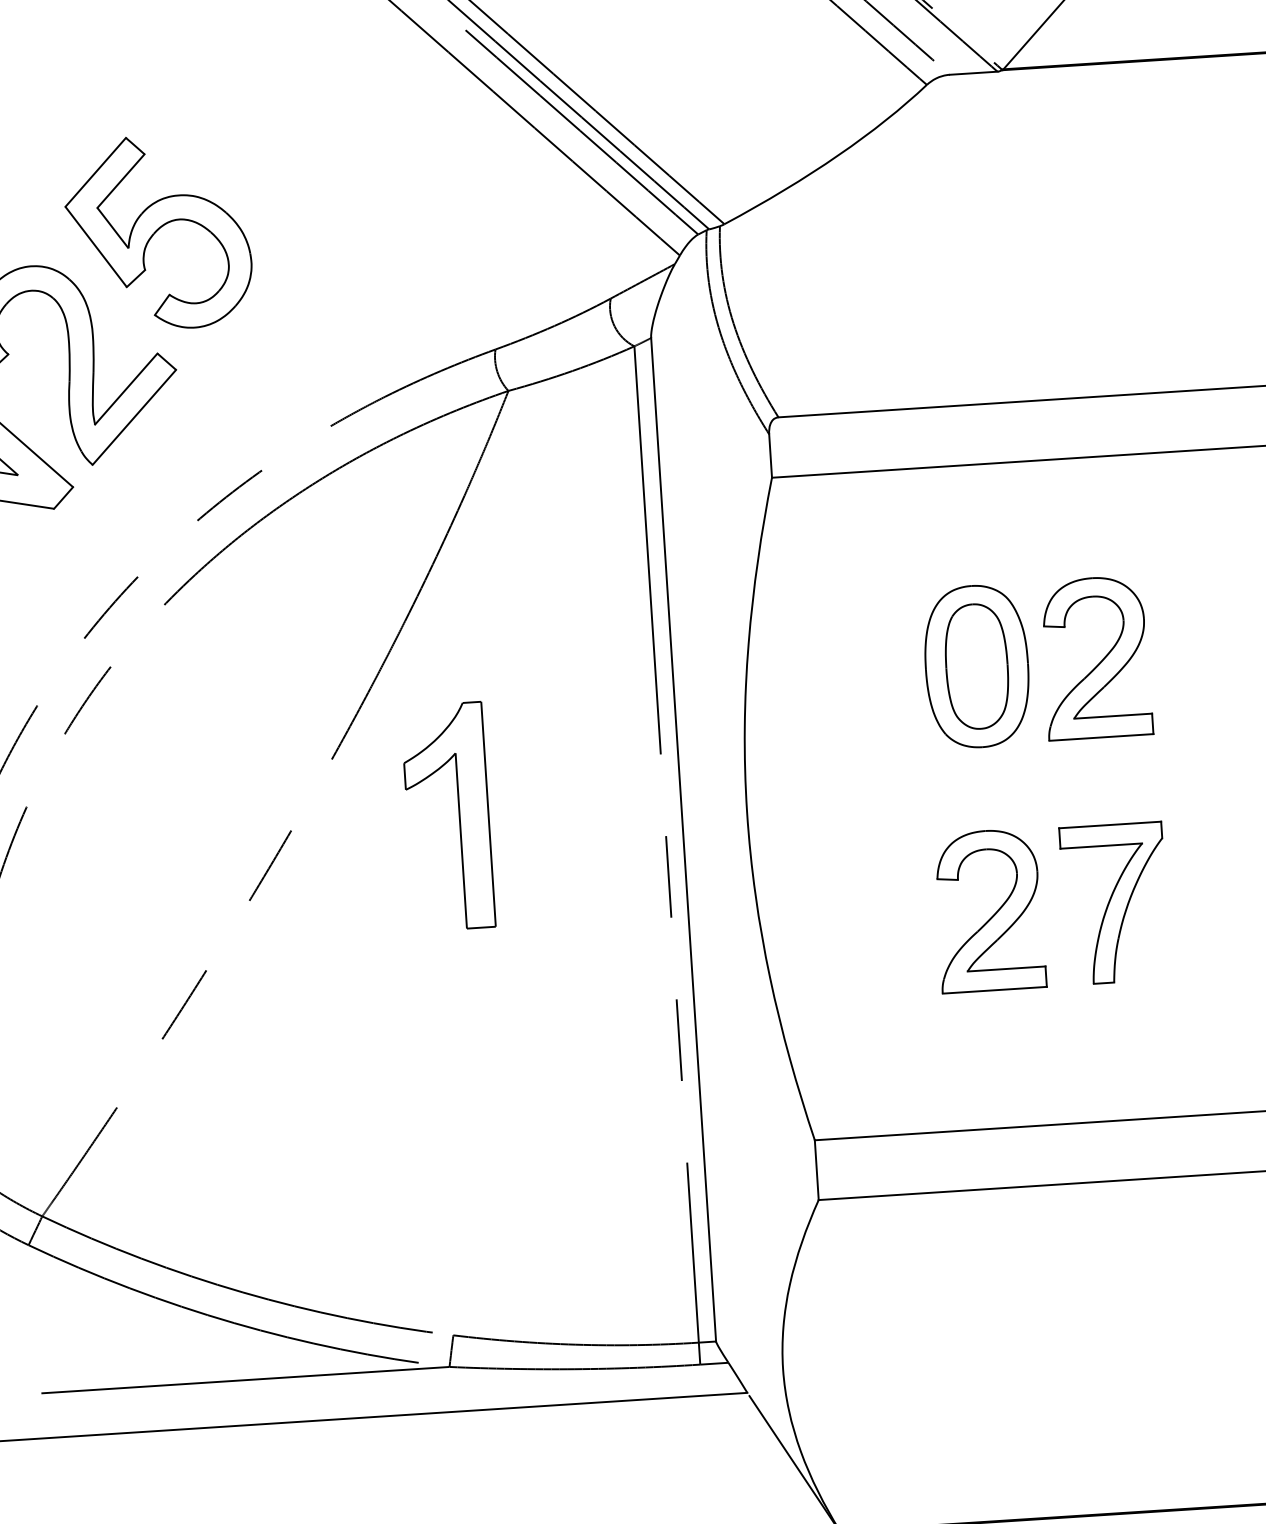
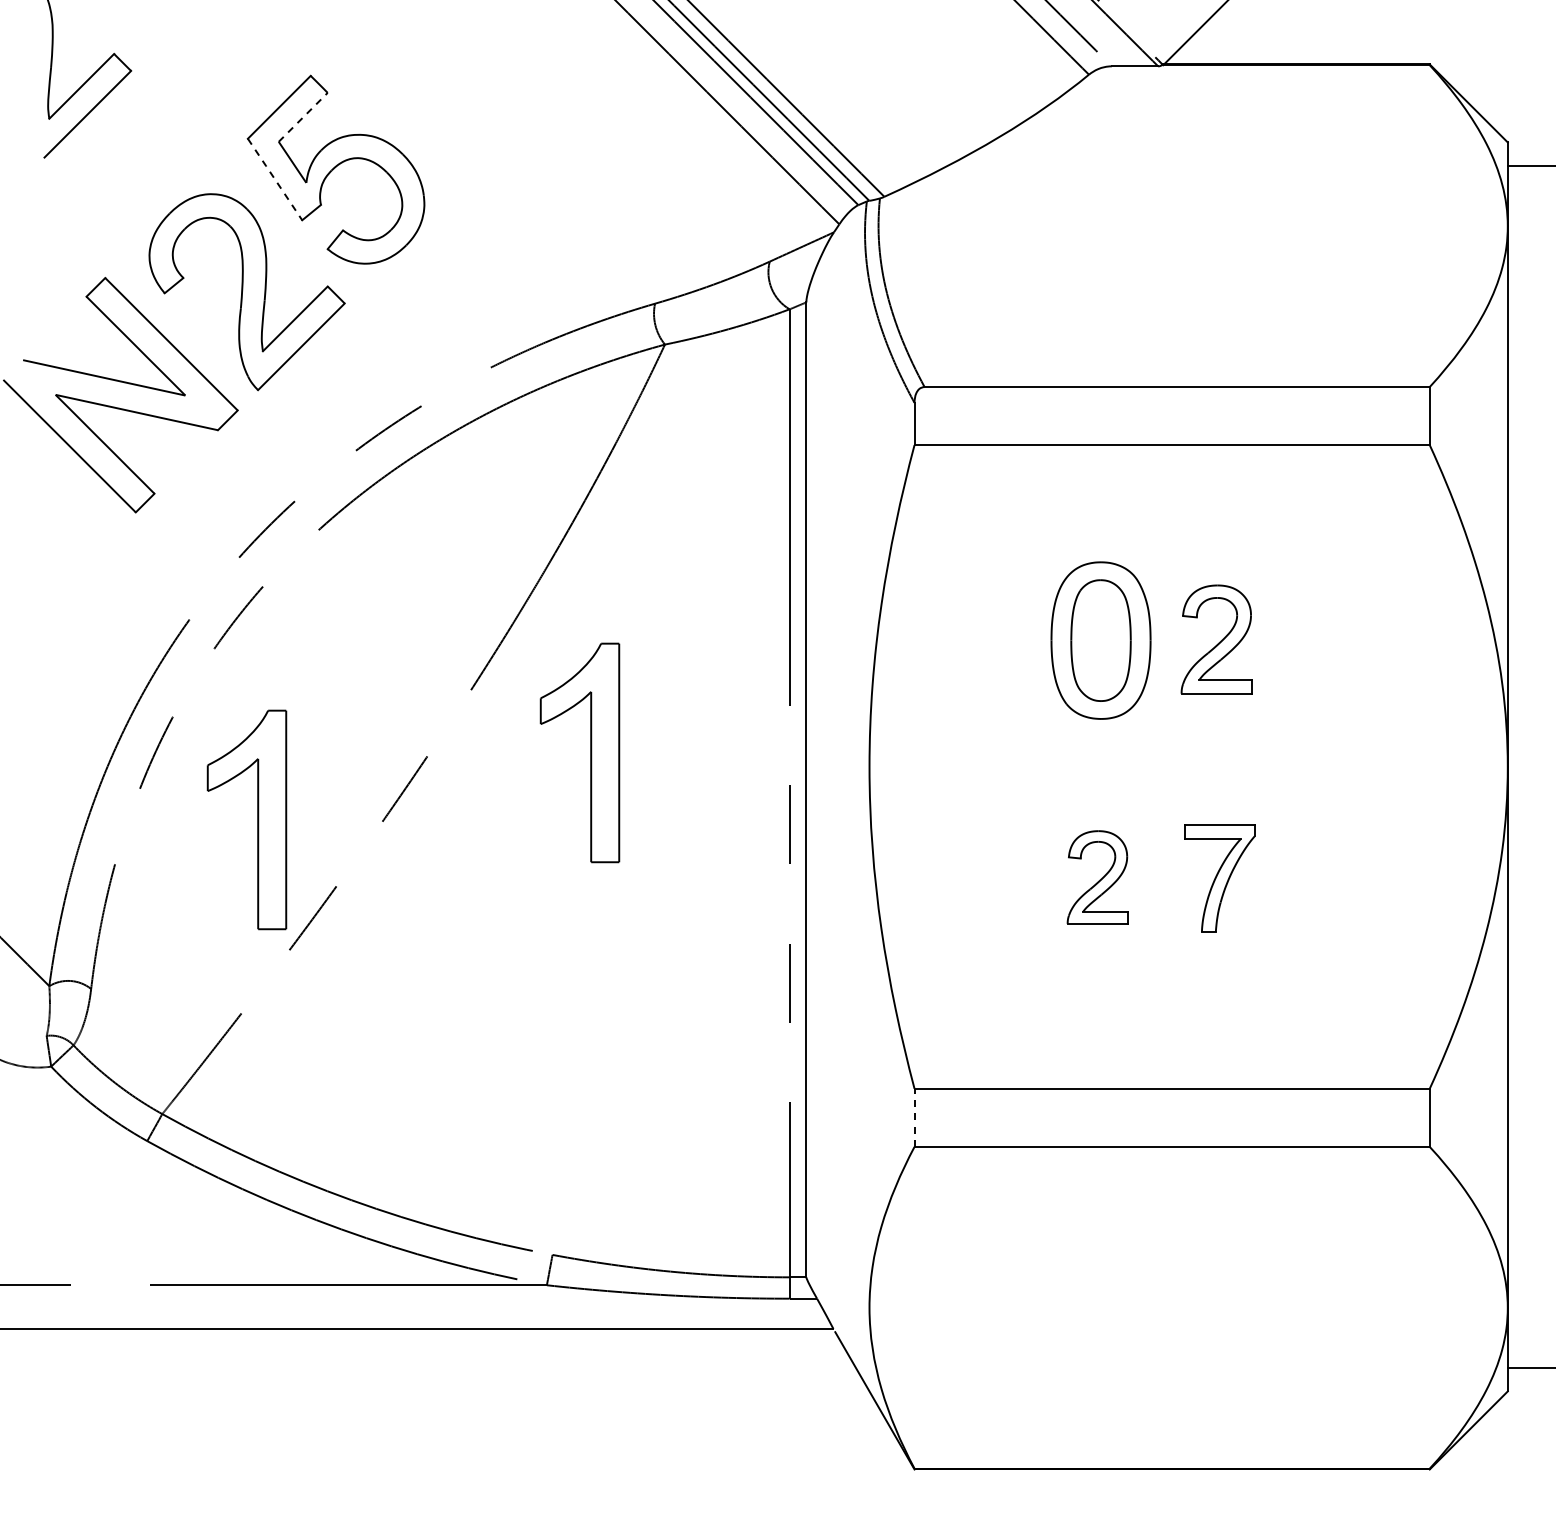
line: (121, 181) -> (303, 117), solid -> dashed
line: (96, 247) -> (275, 180), solid -> dashed
part: (1095, 657) -> (1216, 639), size x0.7
part: (1114, 903) -> (1219, 878), size x0.7
part: (120, 906) -> (257, 819), added
part: (989, 910) -> (1097, 877), size x0.6
line: (816, 1169) -> (914, 1117), solid -> dashed

